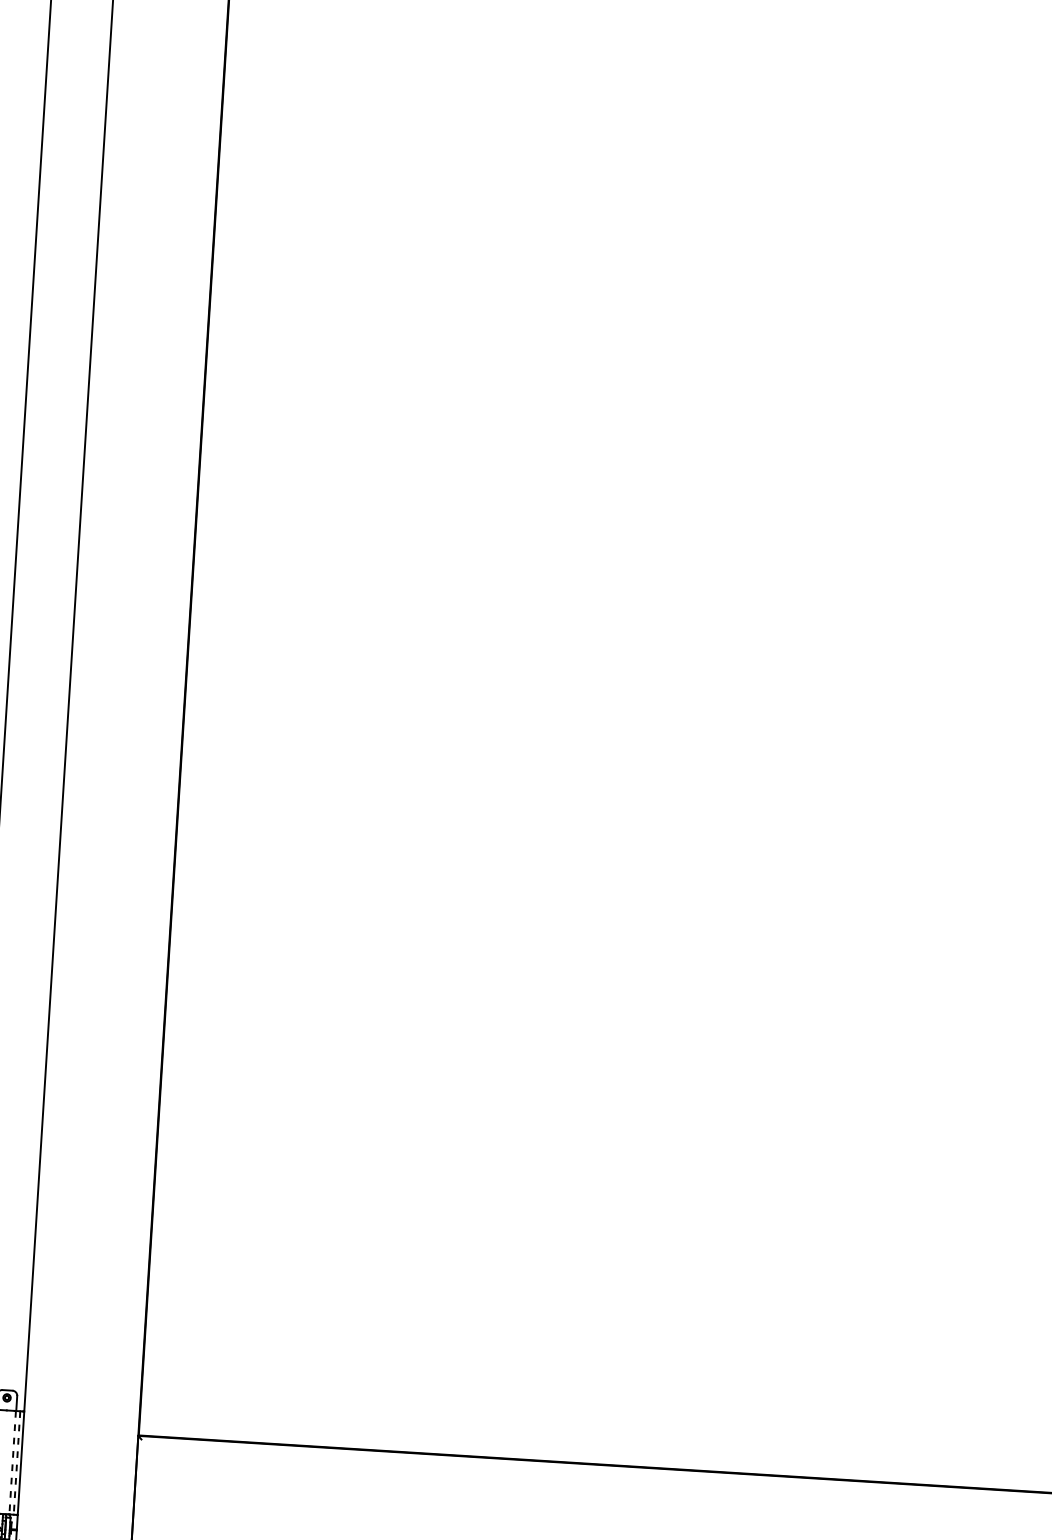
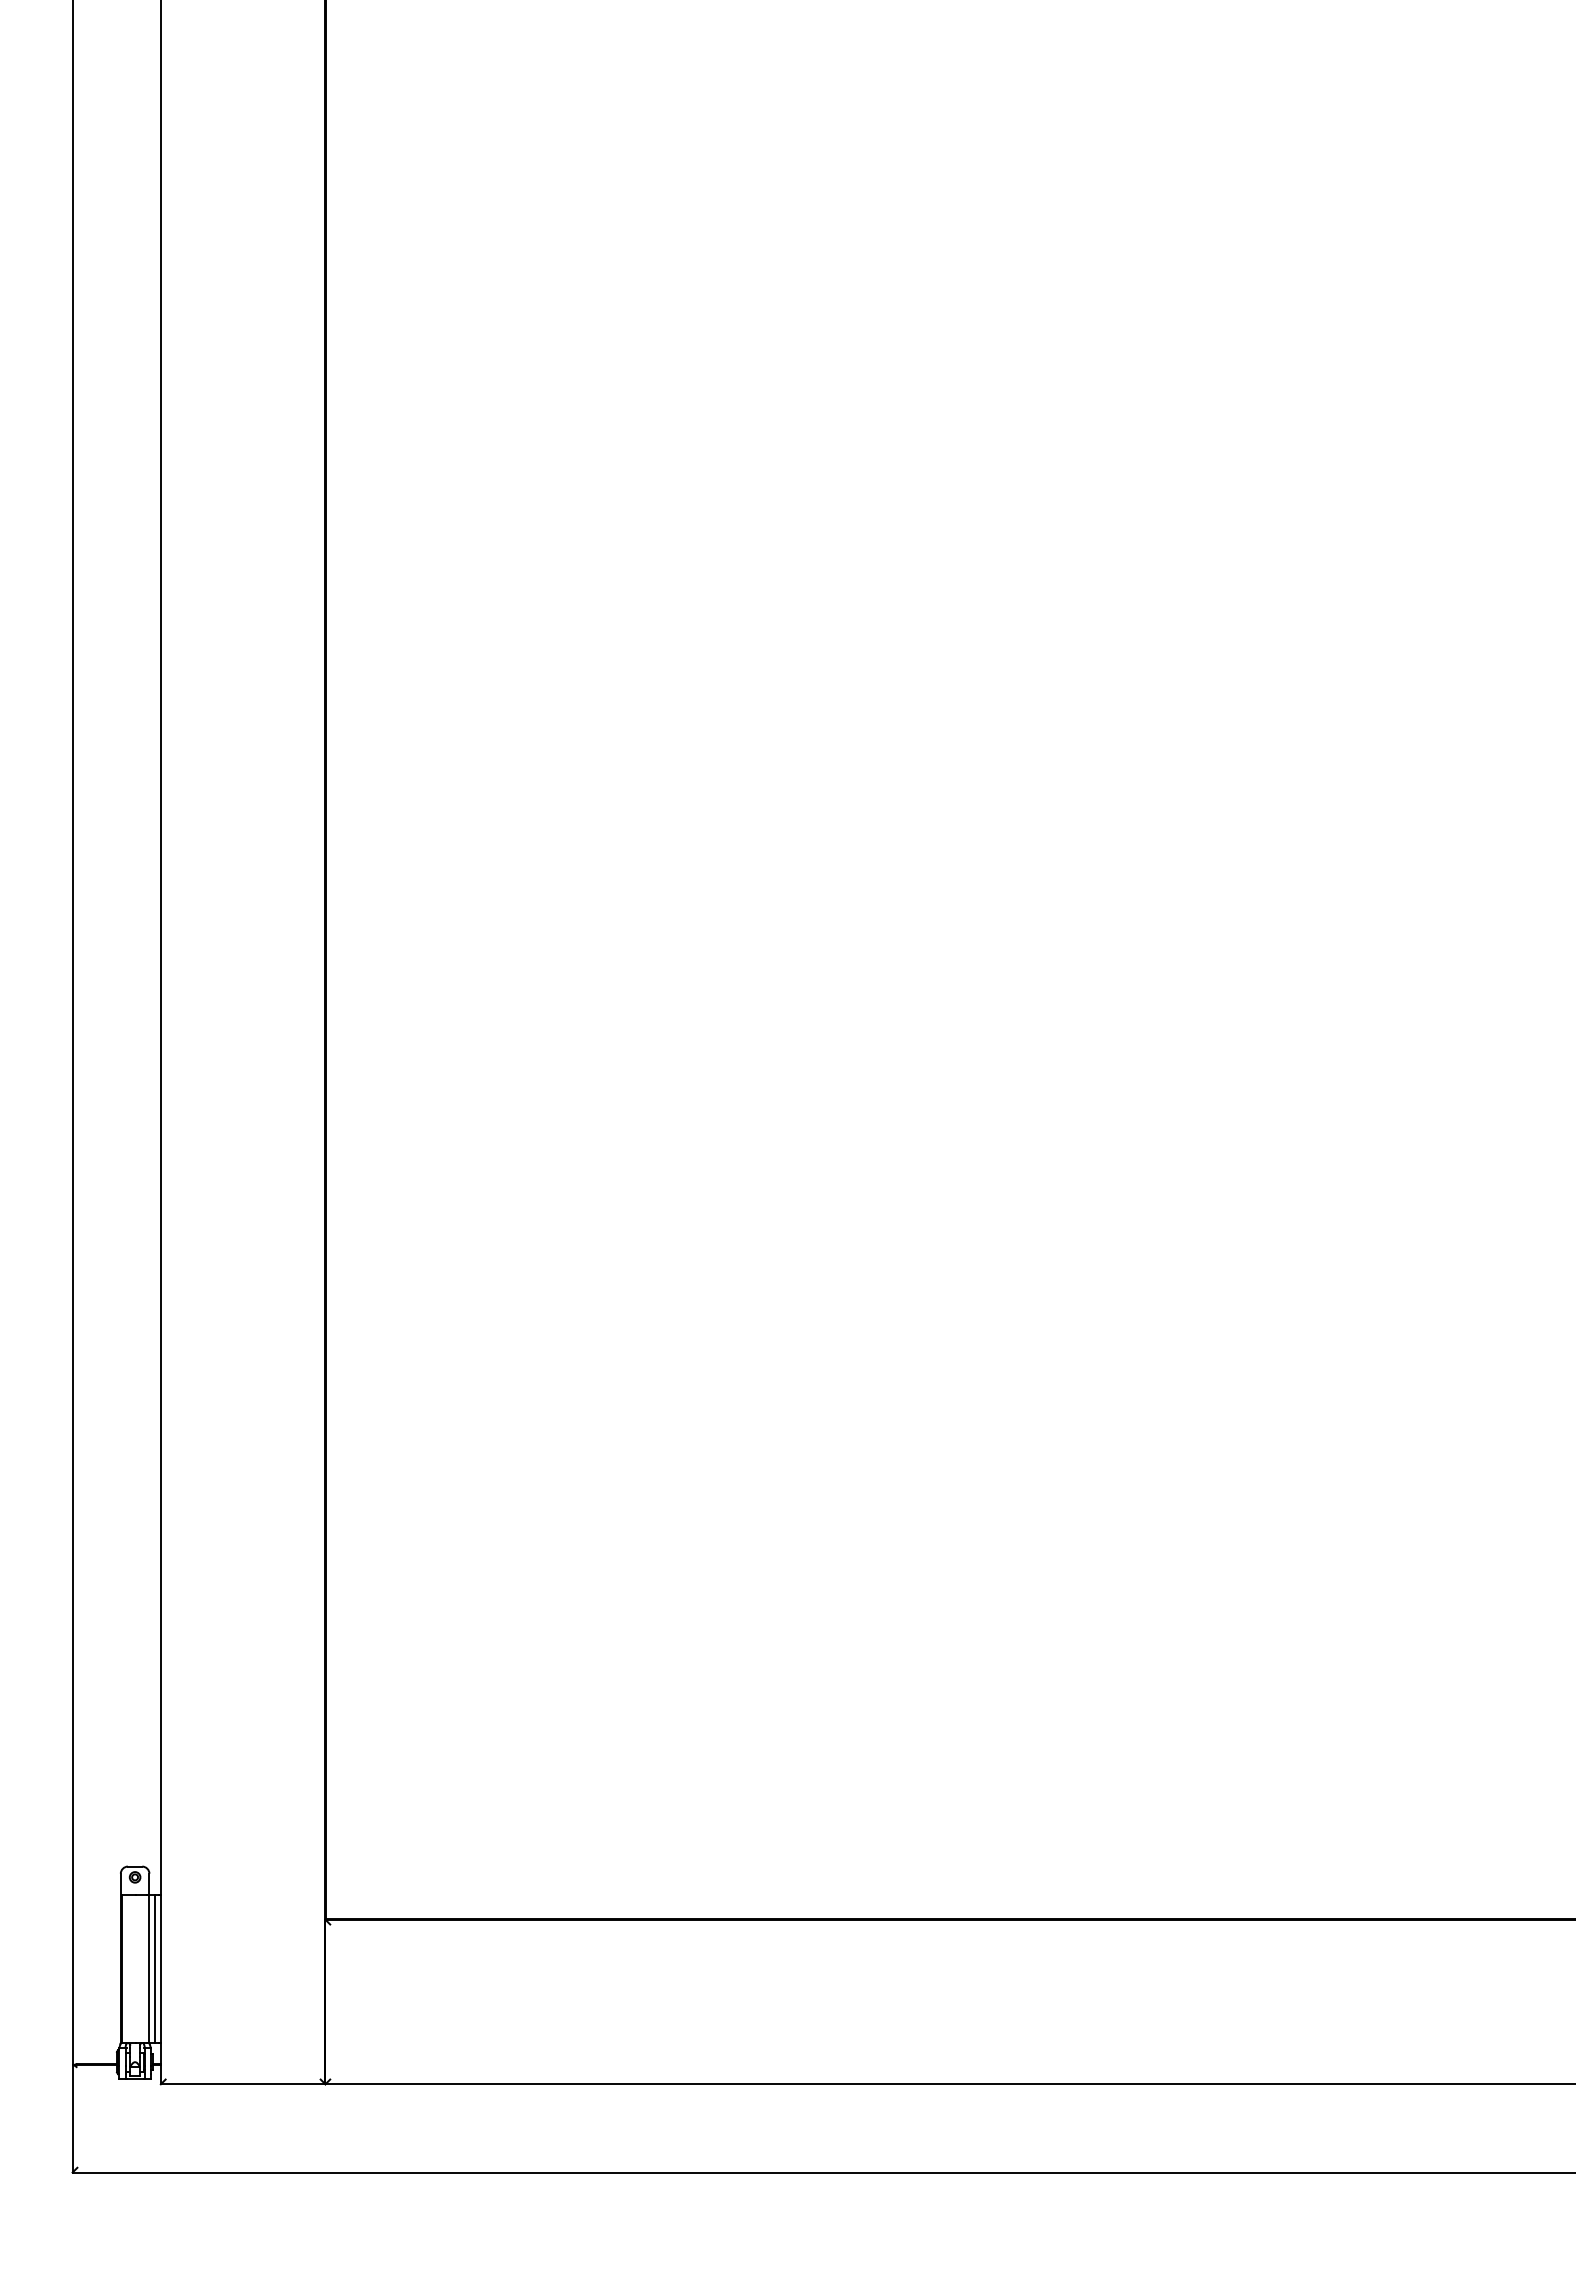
line: (12, 1462) -> (148, 1969), dashed -> solid
line: (17, 1463) -> (155, 1969), dashed -> solid

